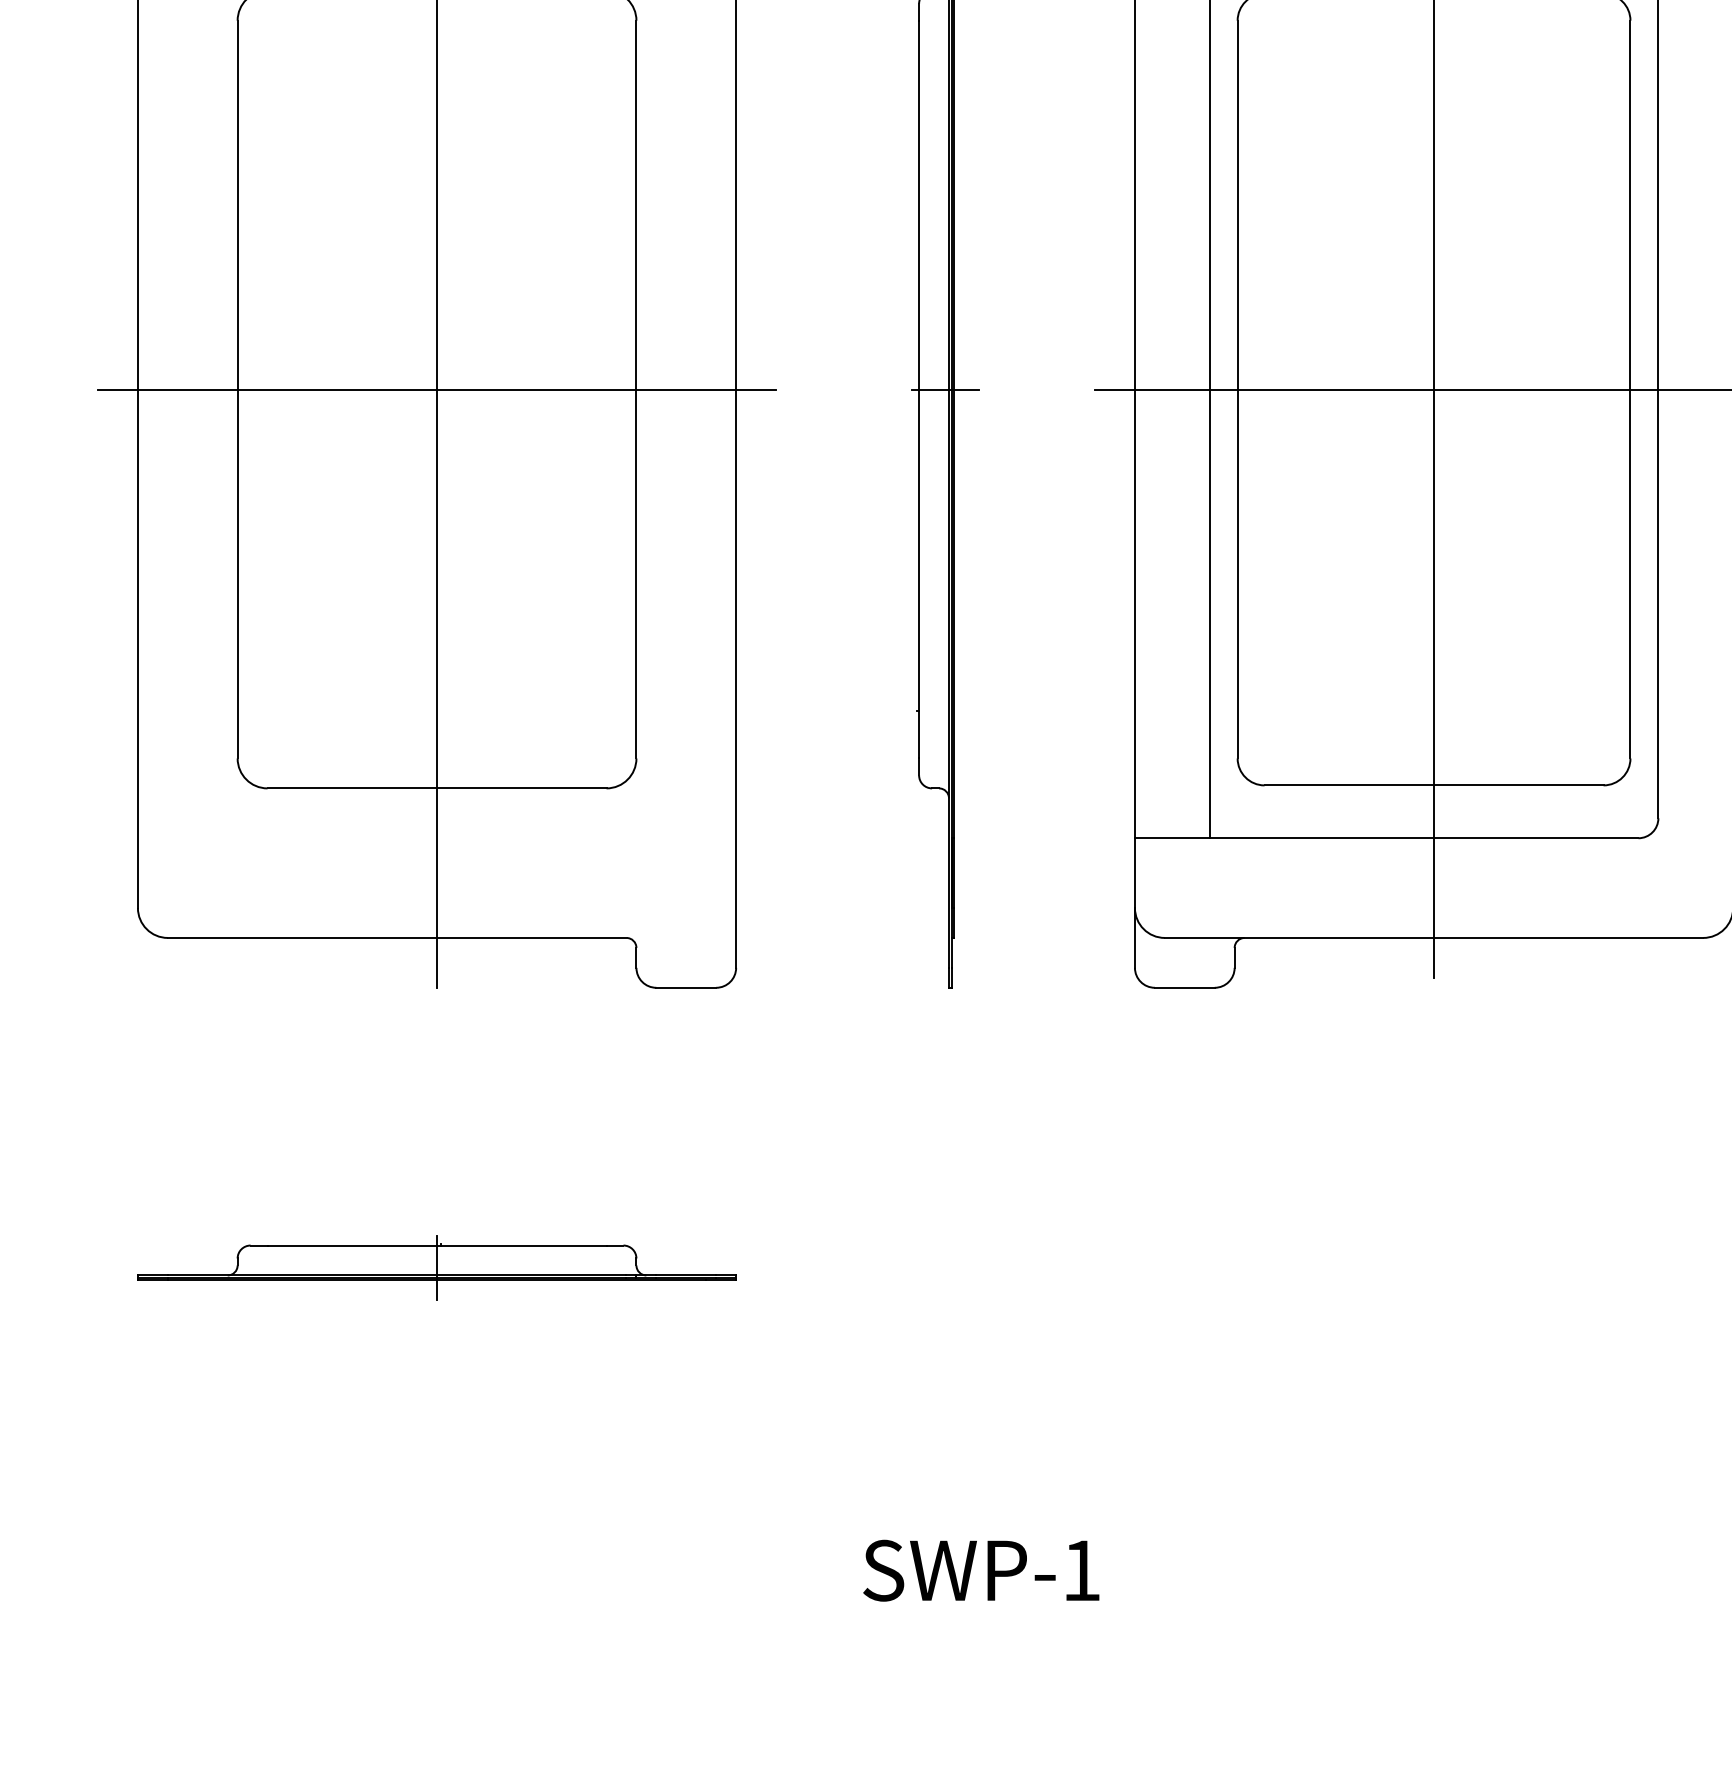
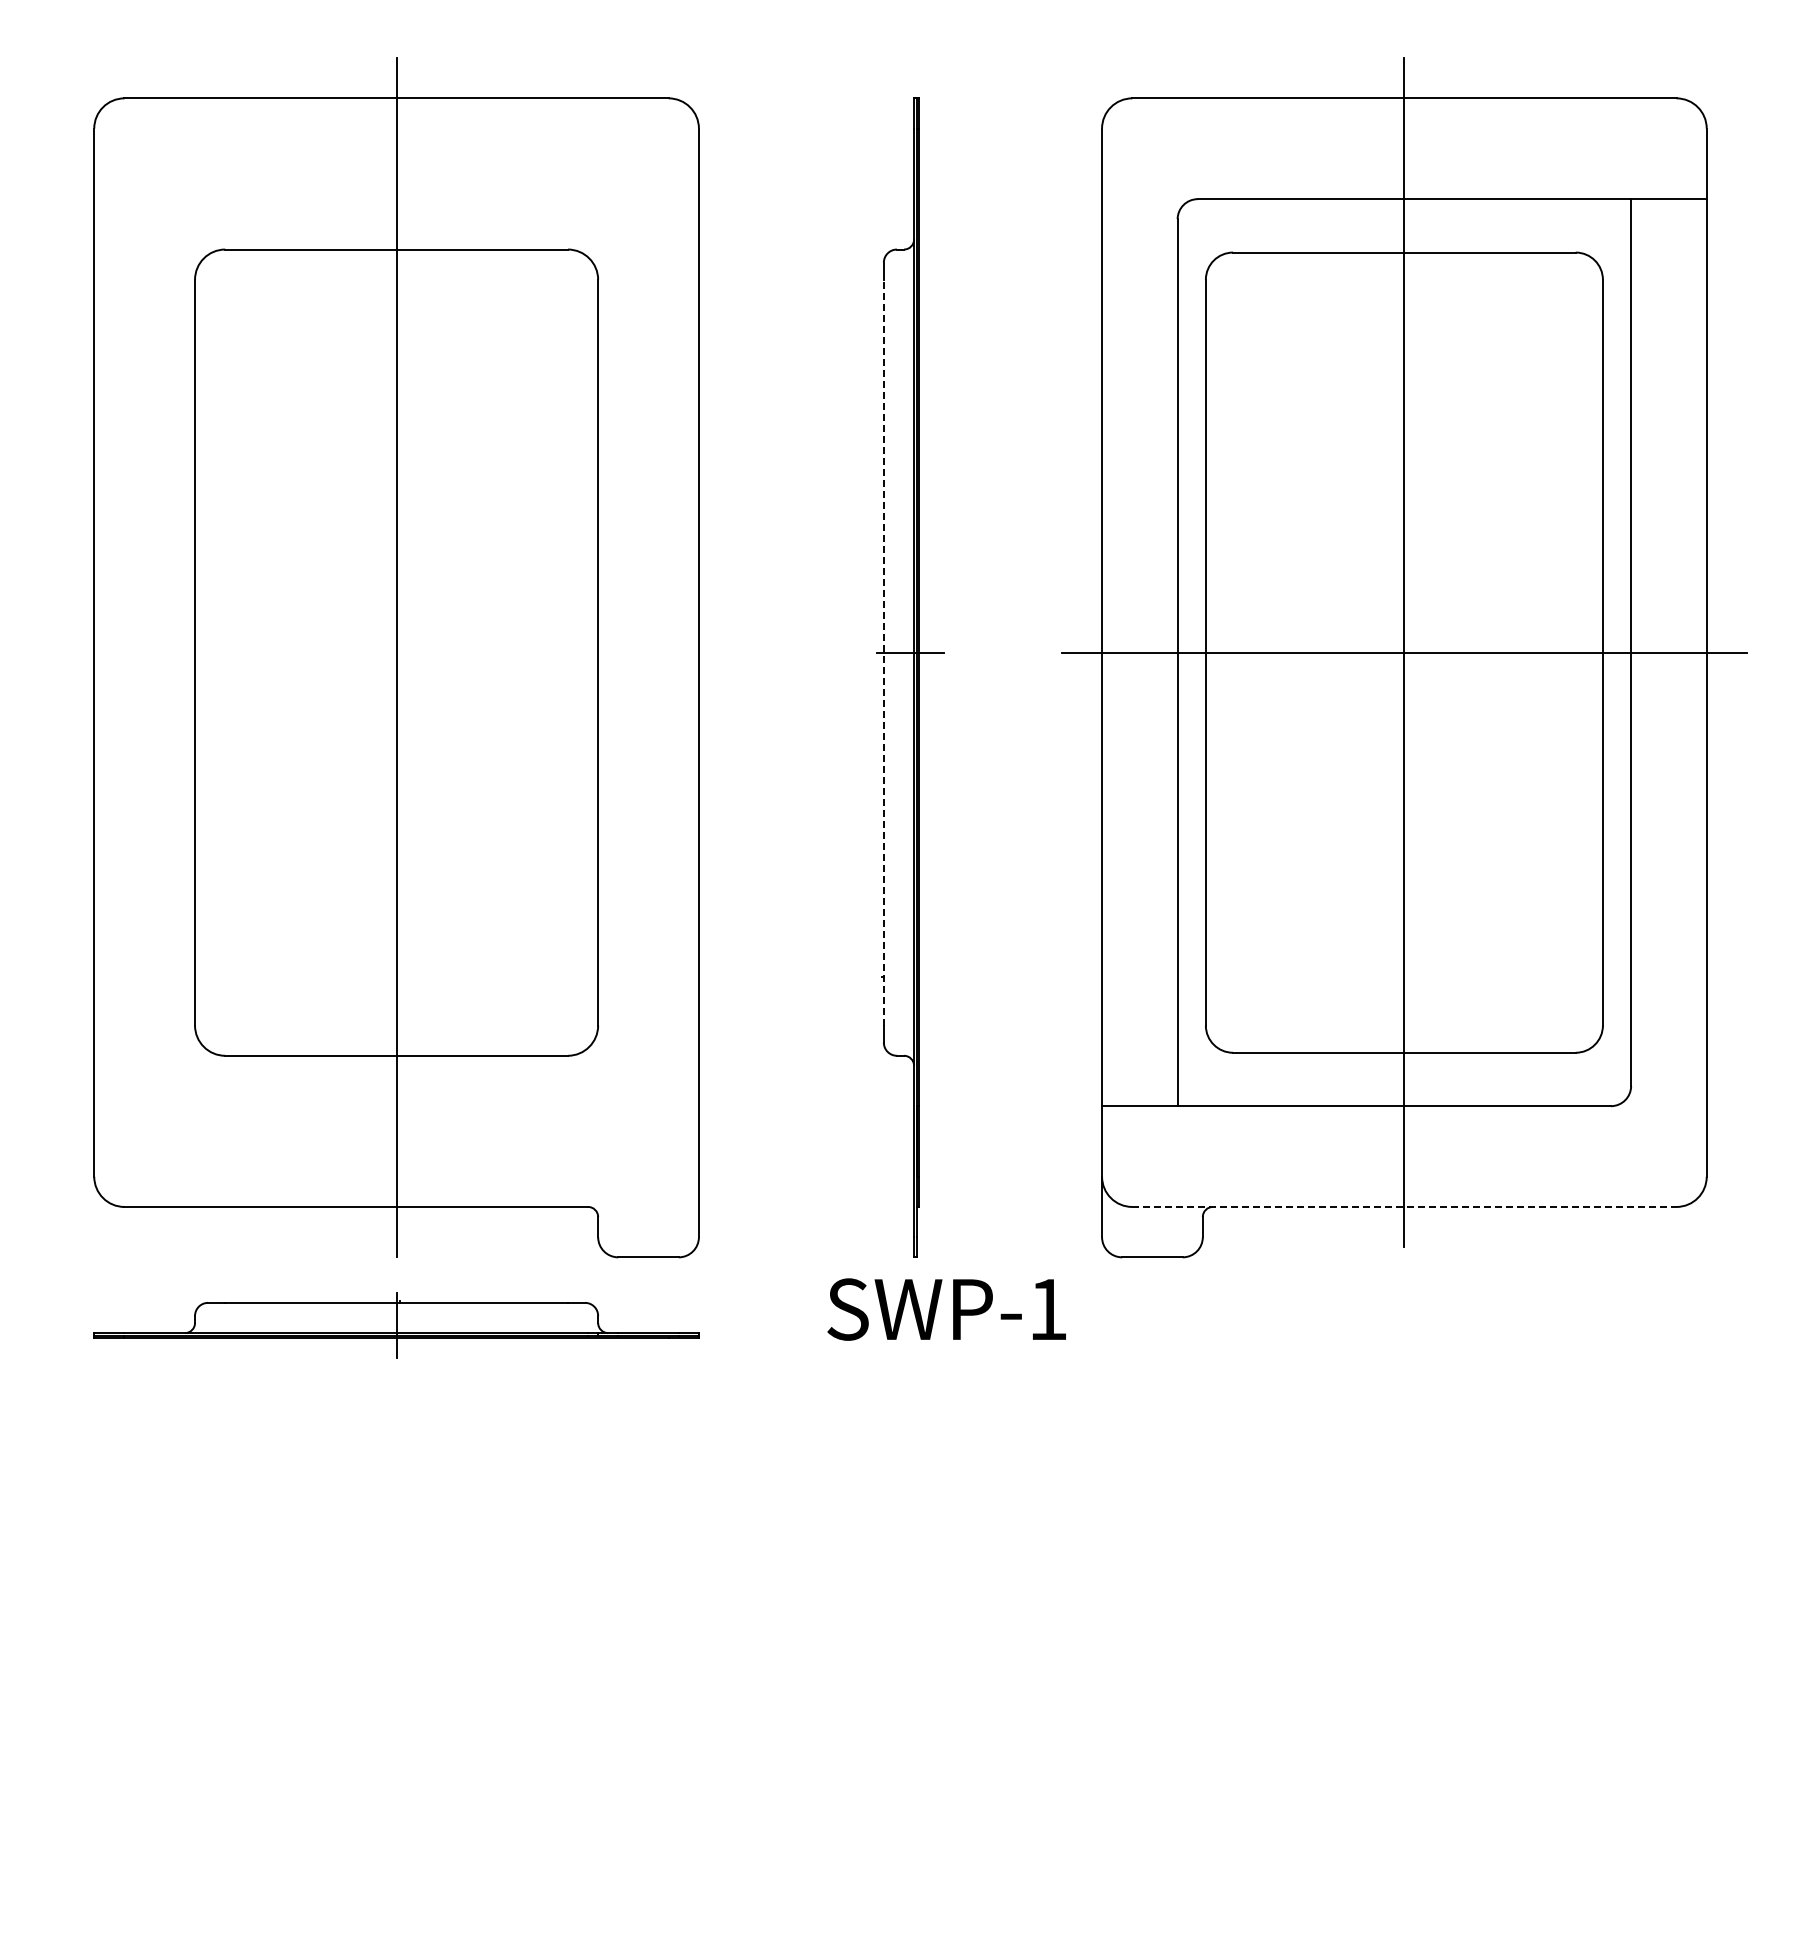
line: (436, 389) -> (396, 652), removed
line: (918, 389) -> (883, 652), solid -> dashed
line: (1434, 937) -> (1404, 1206), solid -> dashed
part: (436, 1267) -> (396, 1325), moved
text: (981, 1570) -> (946, 1309), moved

